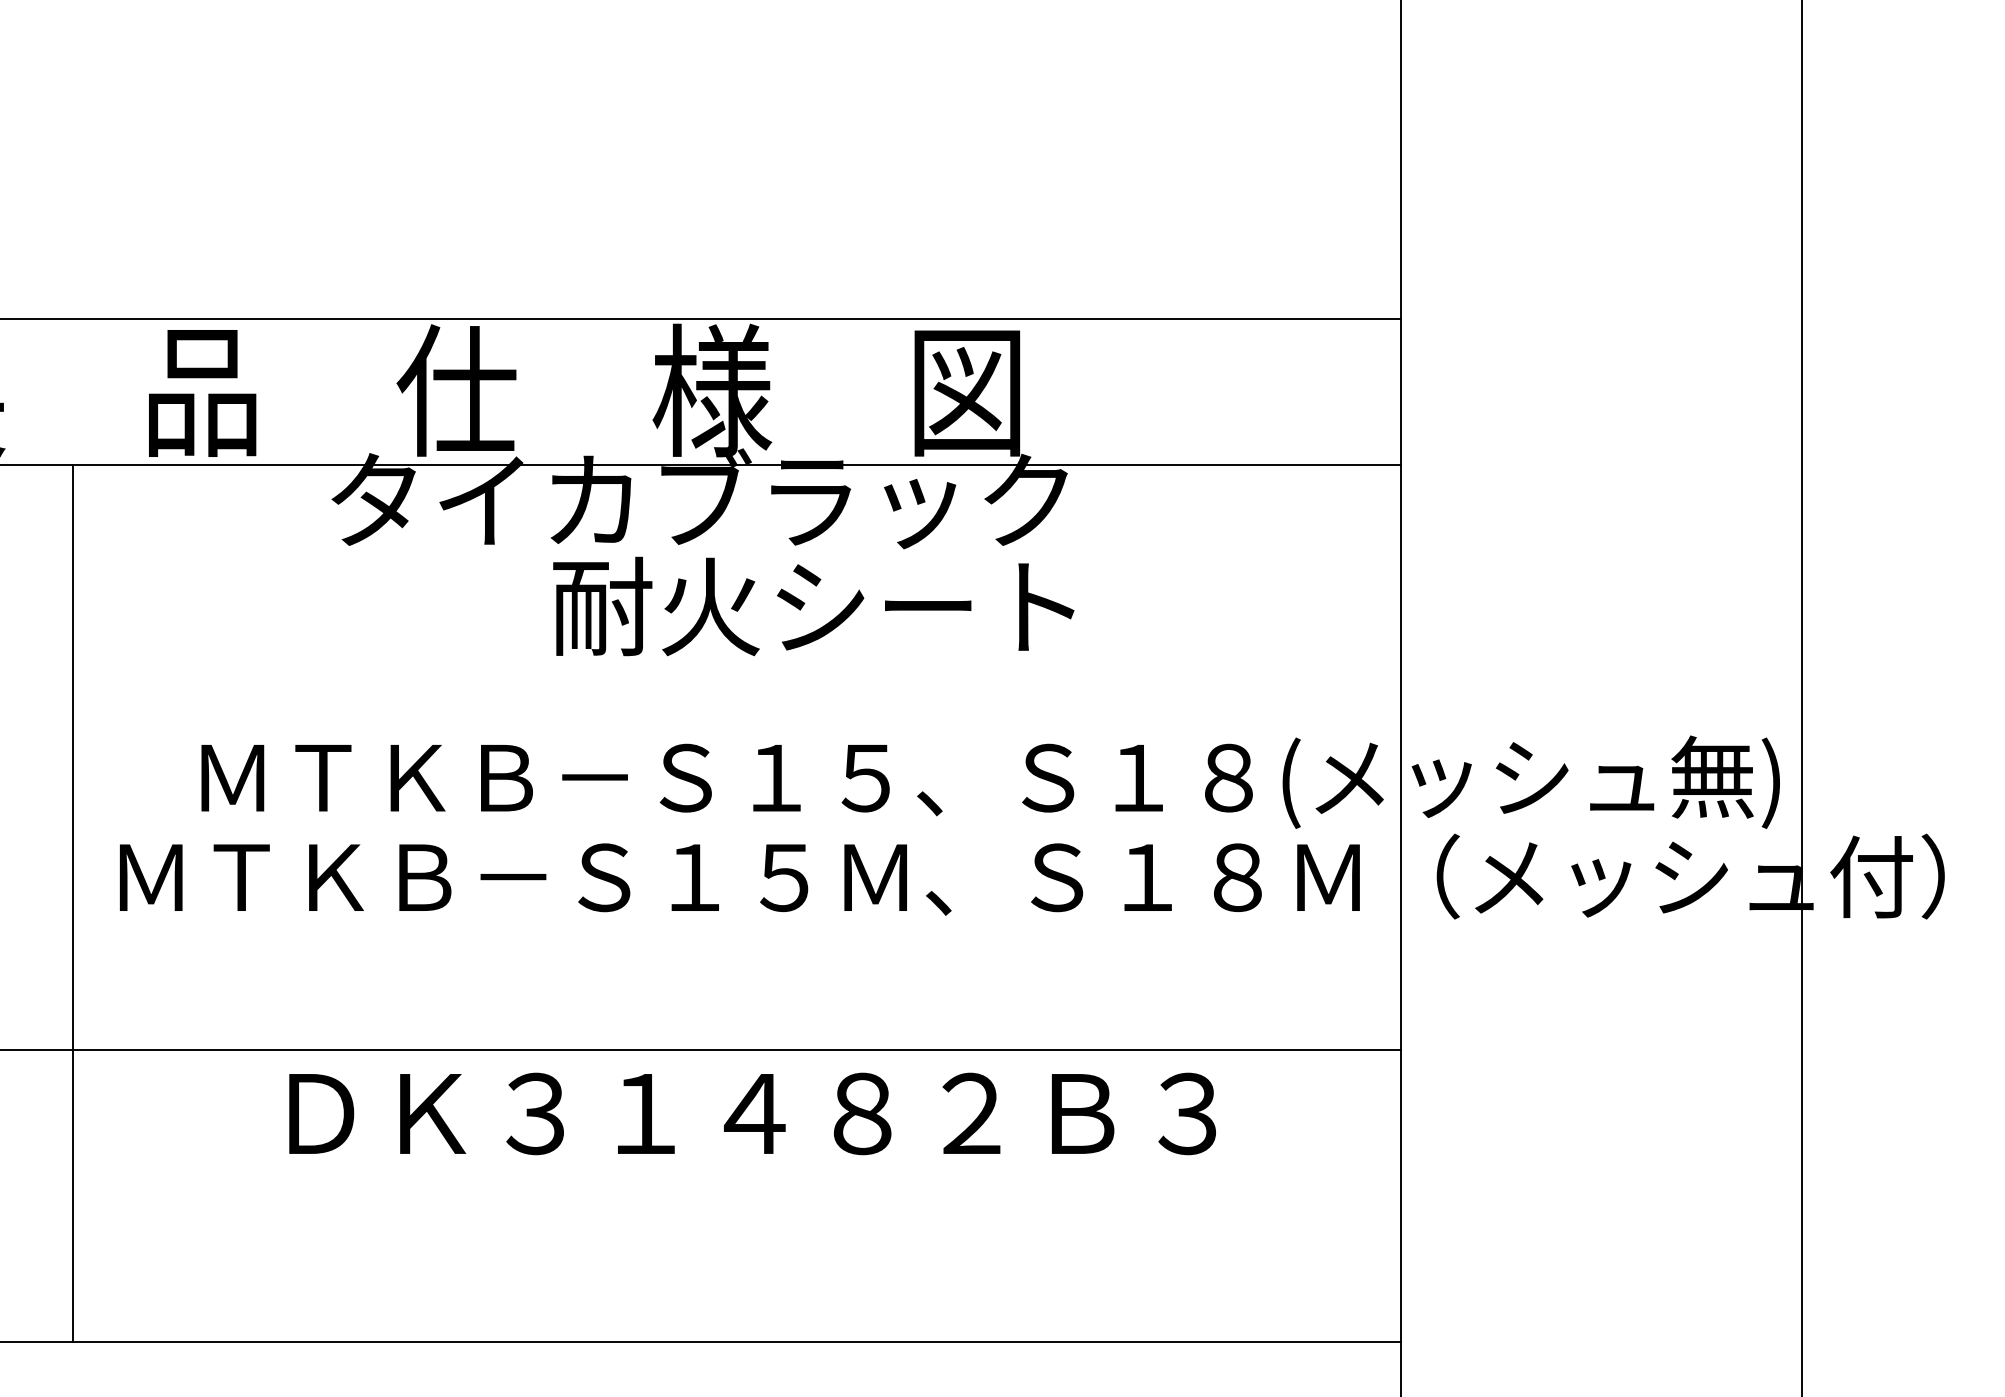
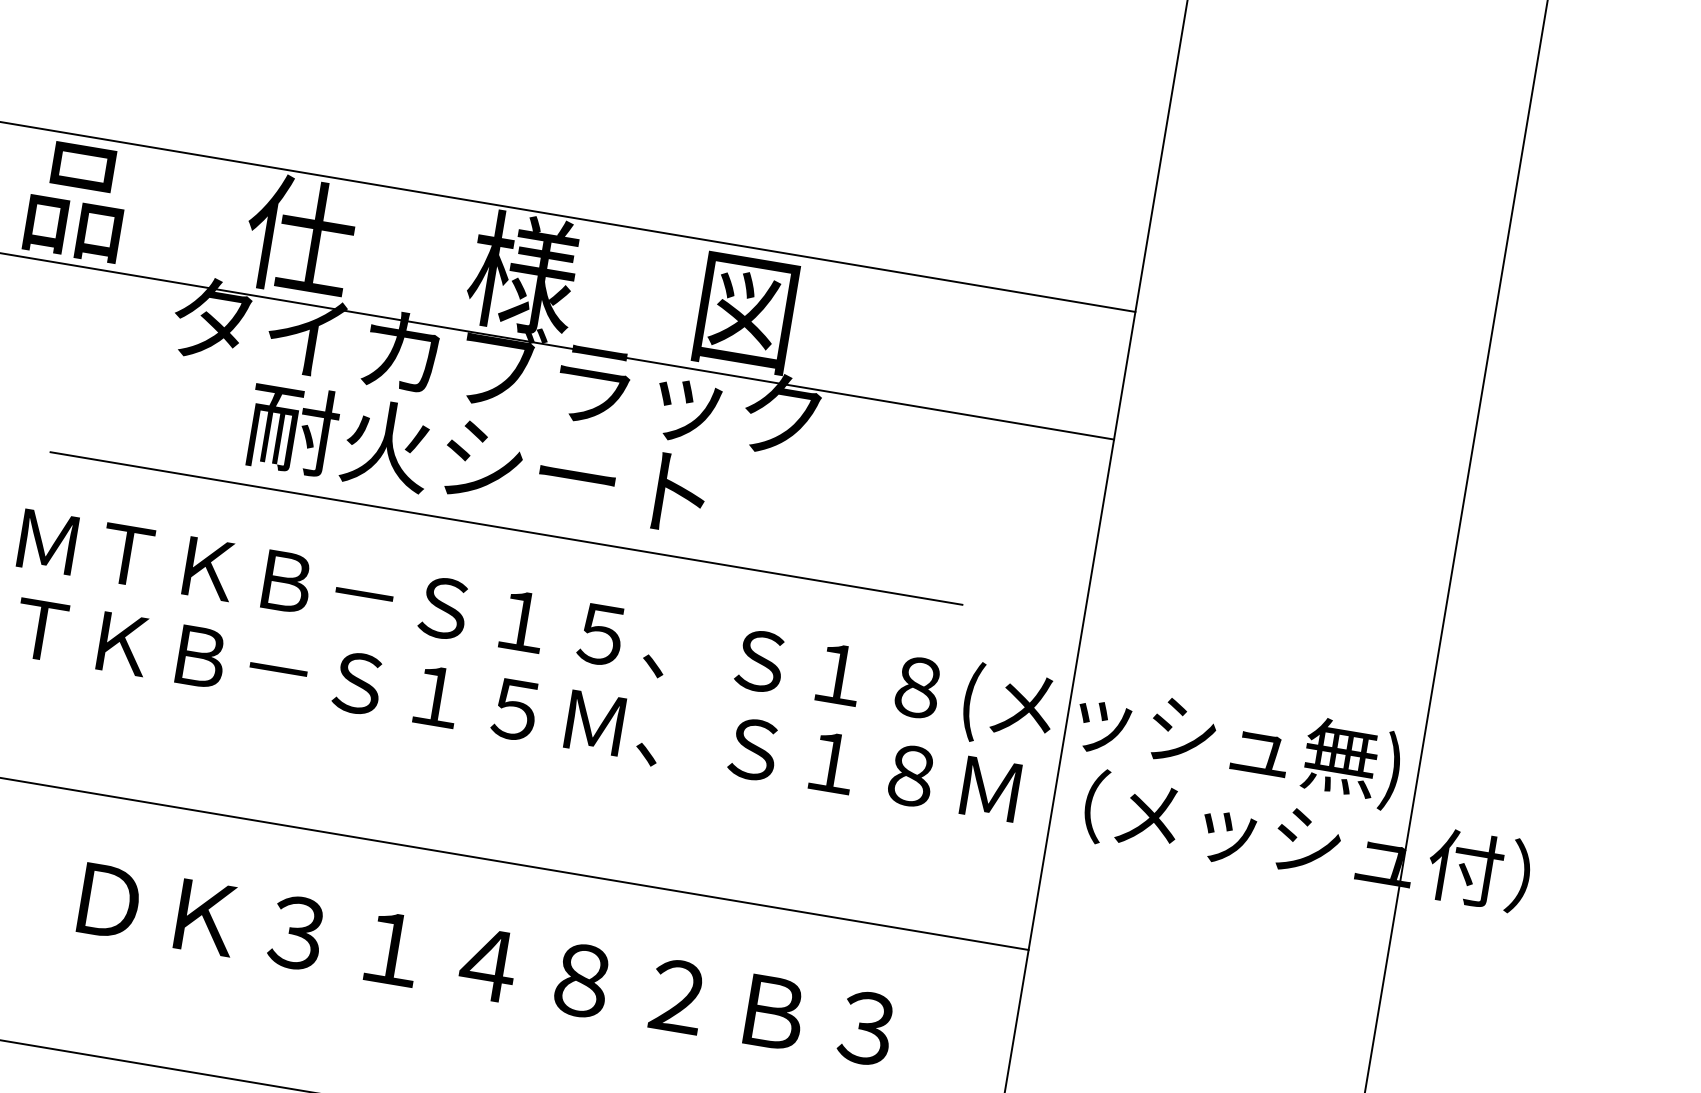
text: (813, 606) -> (477, 459), moved
line: (740, 677) -> (506, 528), added
text: (752, 1113) -> (486, 964), moved

